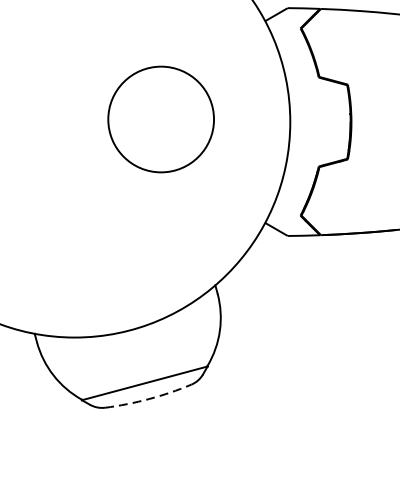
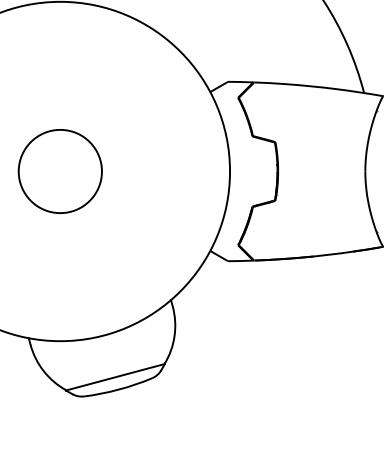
circle: (160, 119) -> (59, 171), moved
arc: (148, 398) -> (118, 389), dashed -> solid

